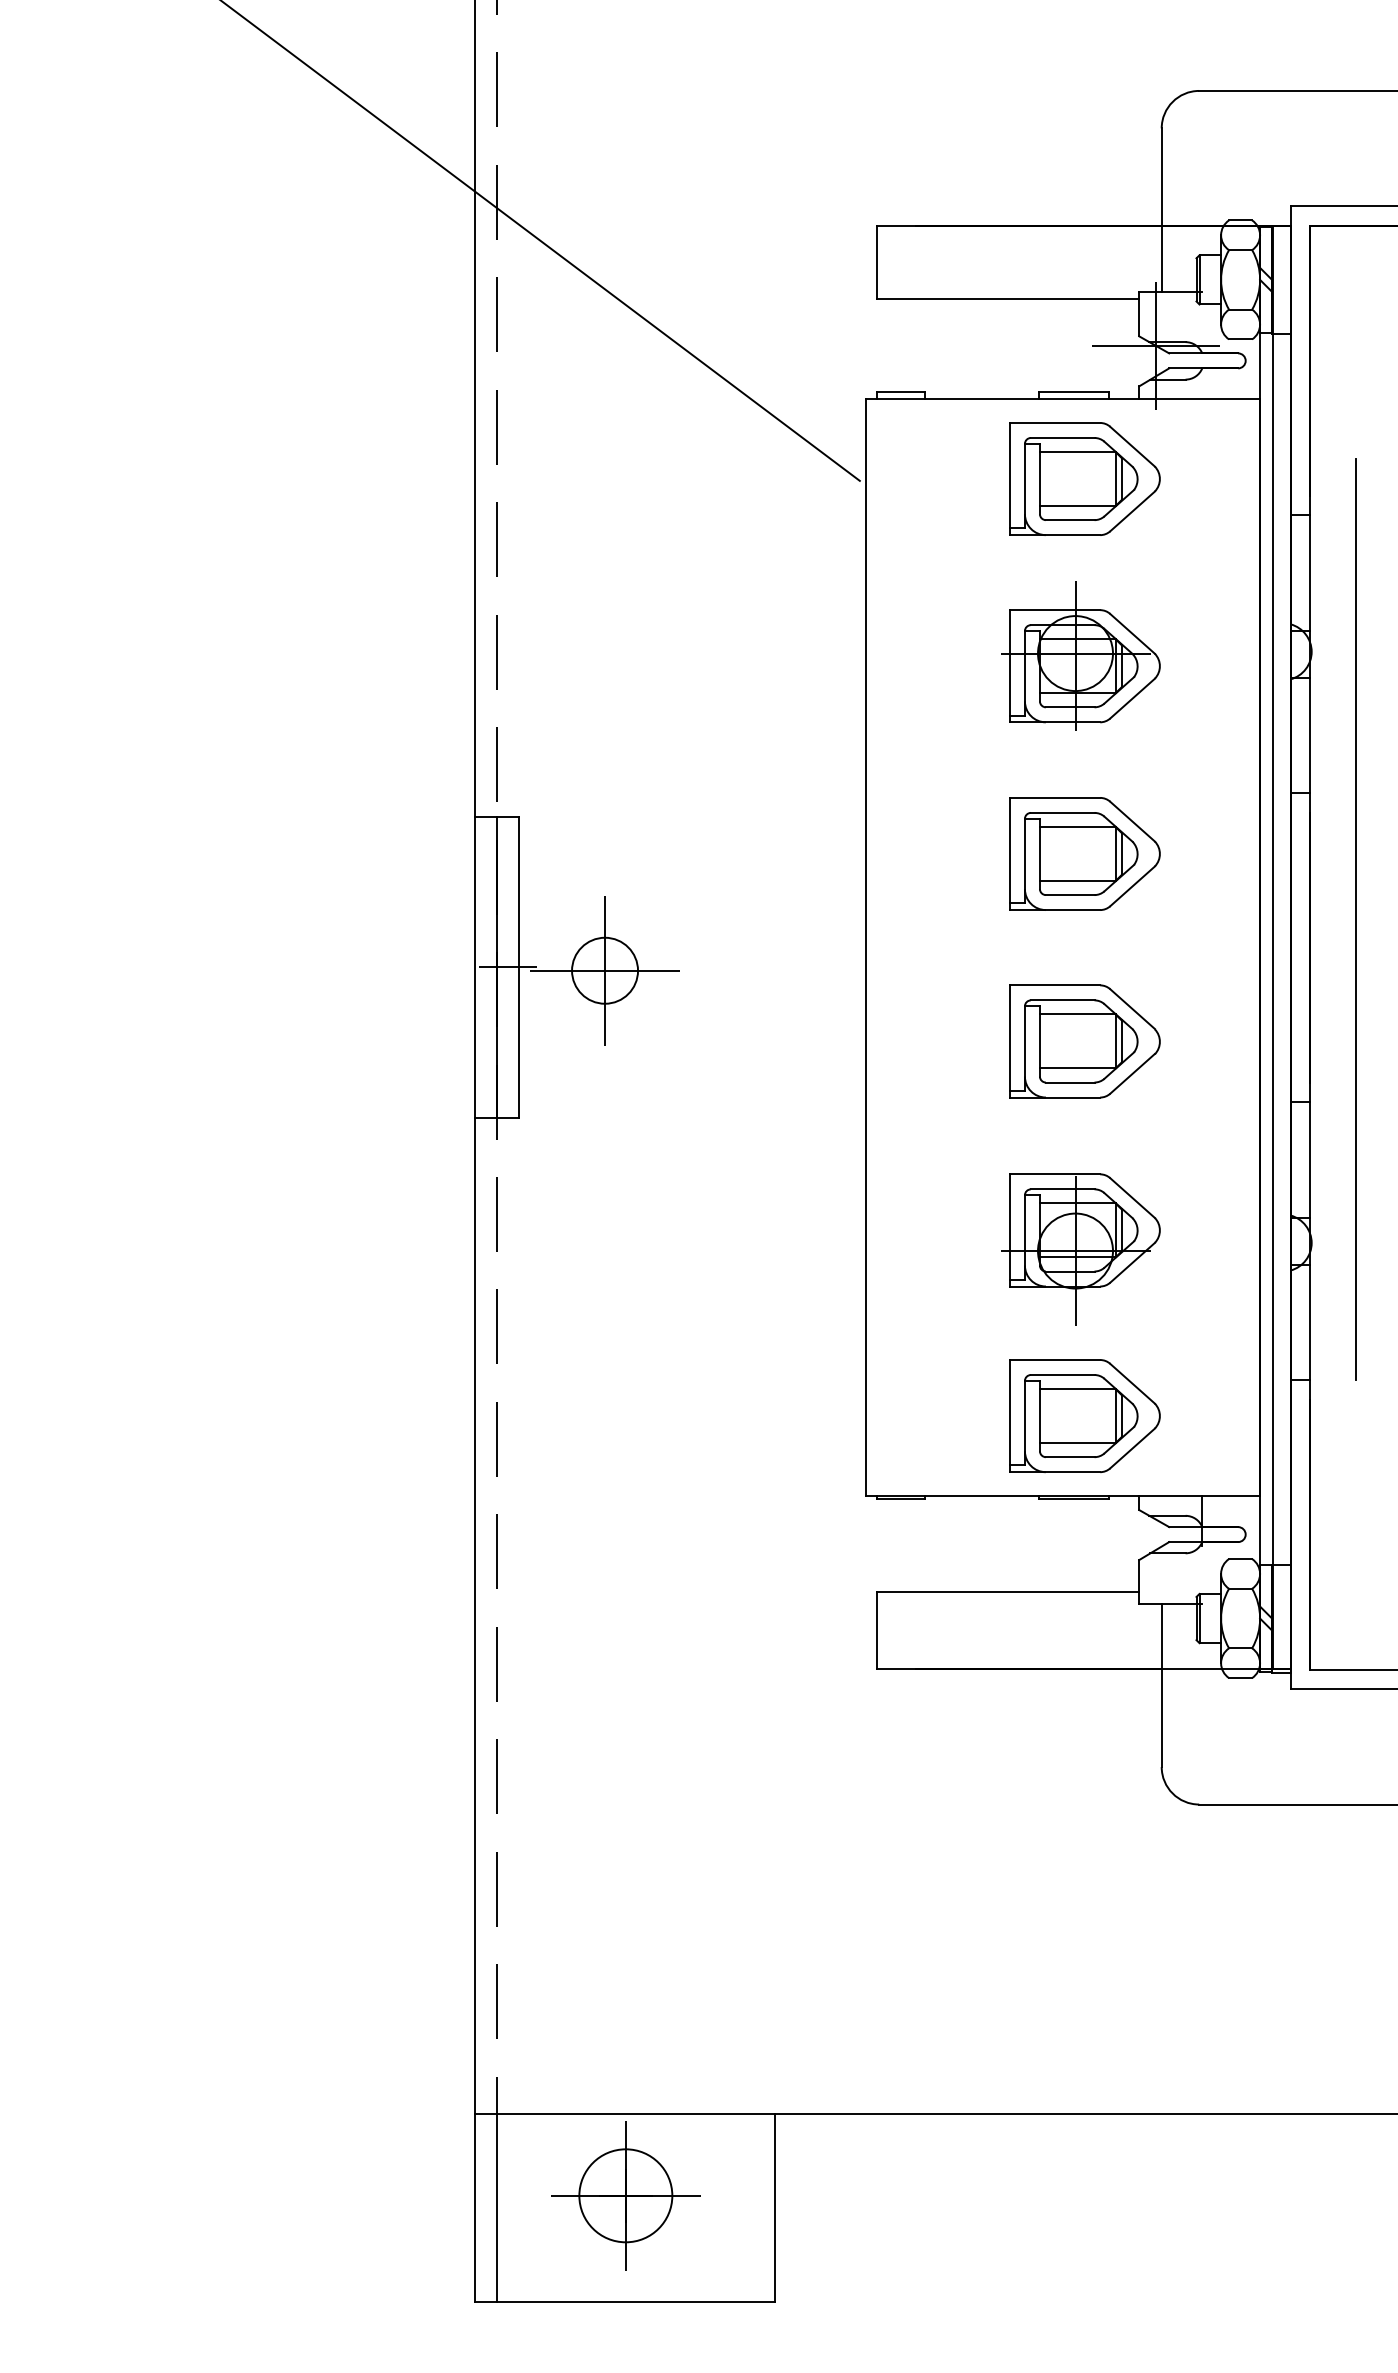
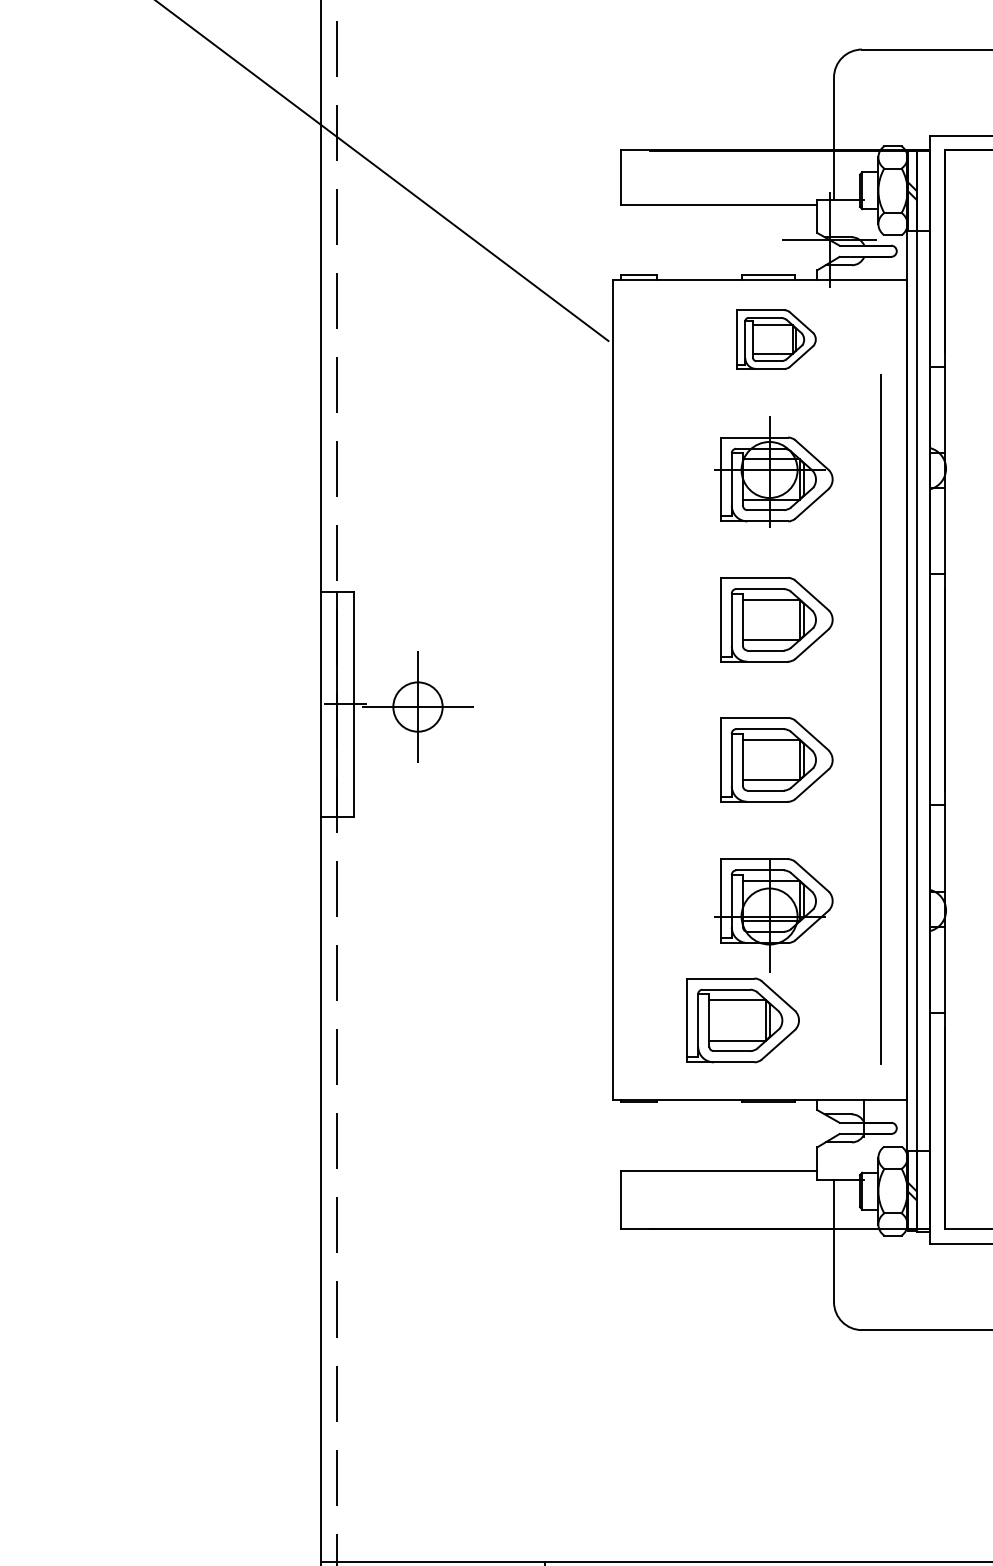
part: (1084, 478) -> (776, 339), size x0.7
line: (1355, 919) -> (880, 719), moved
part: (1084, 1416) -> (742, 1020), moved

